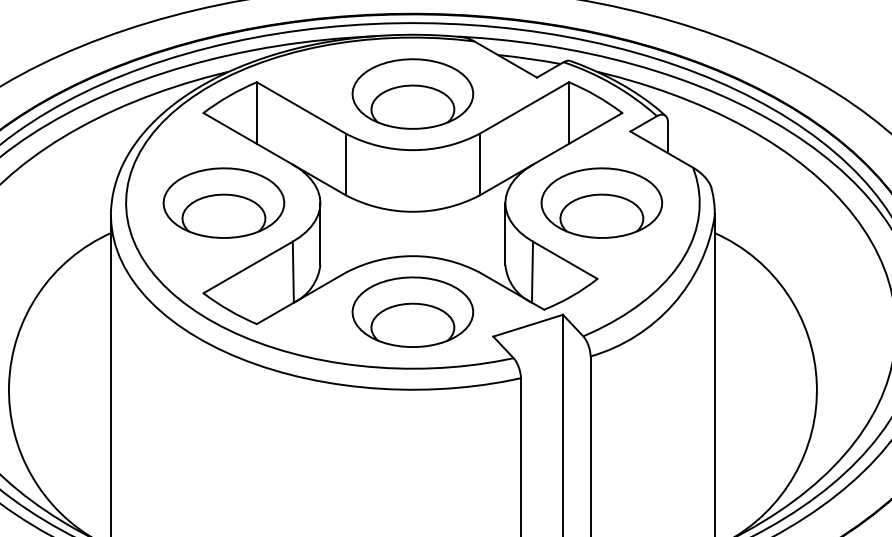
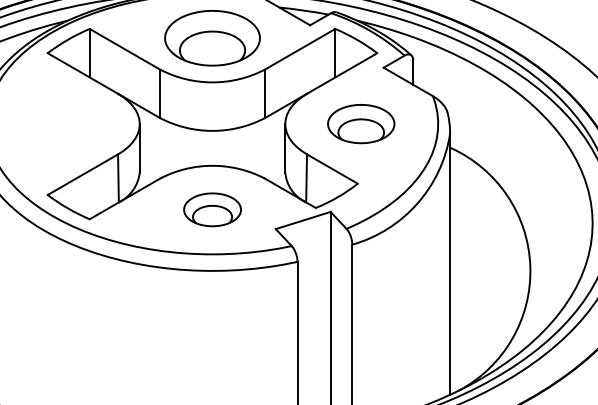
part: (223, 202) -> (63, 123), removed
part: (601, 202) -> (360, 123), size x0.7
part: (412, 311) -> (212, 209), size x0.6

